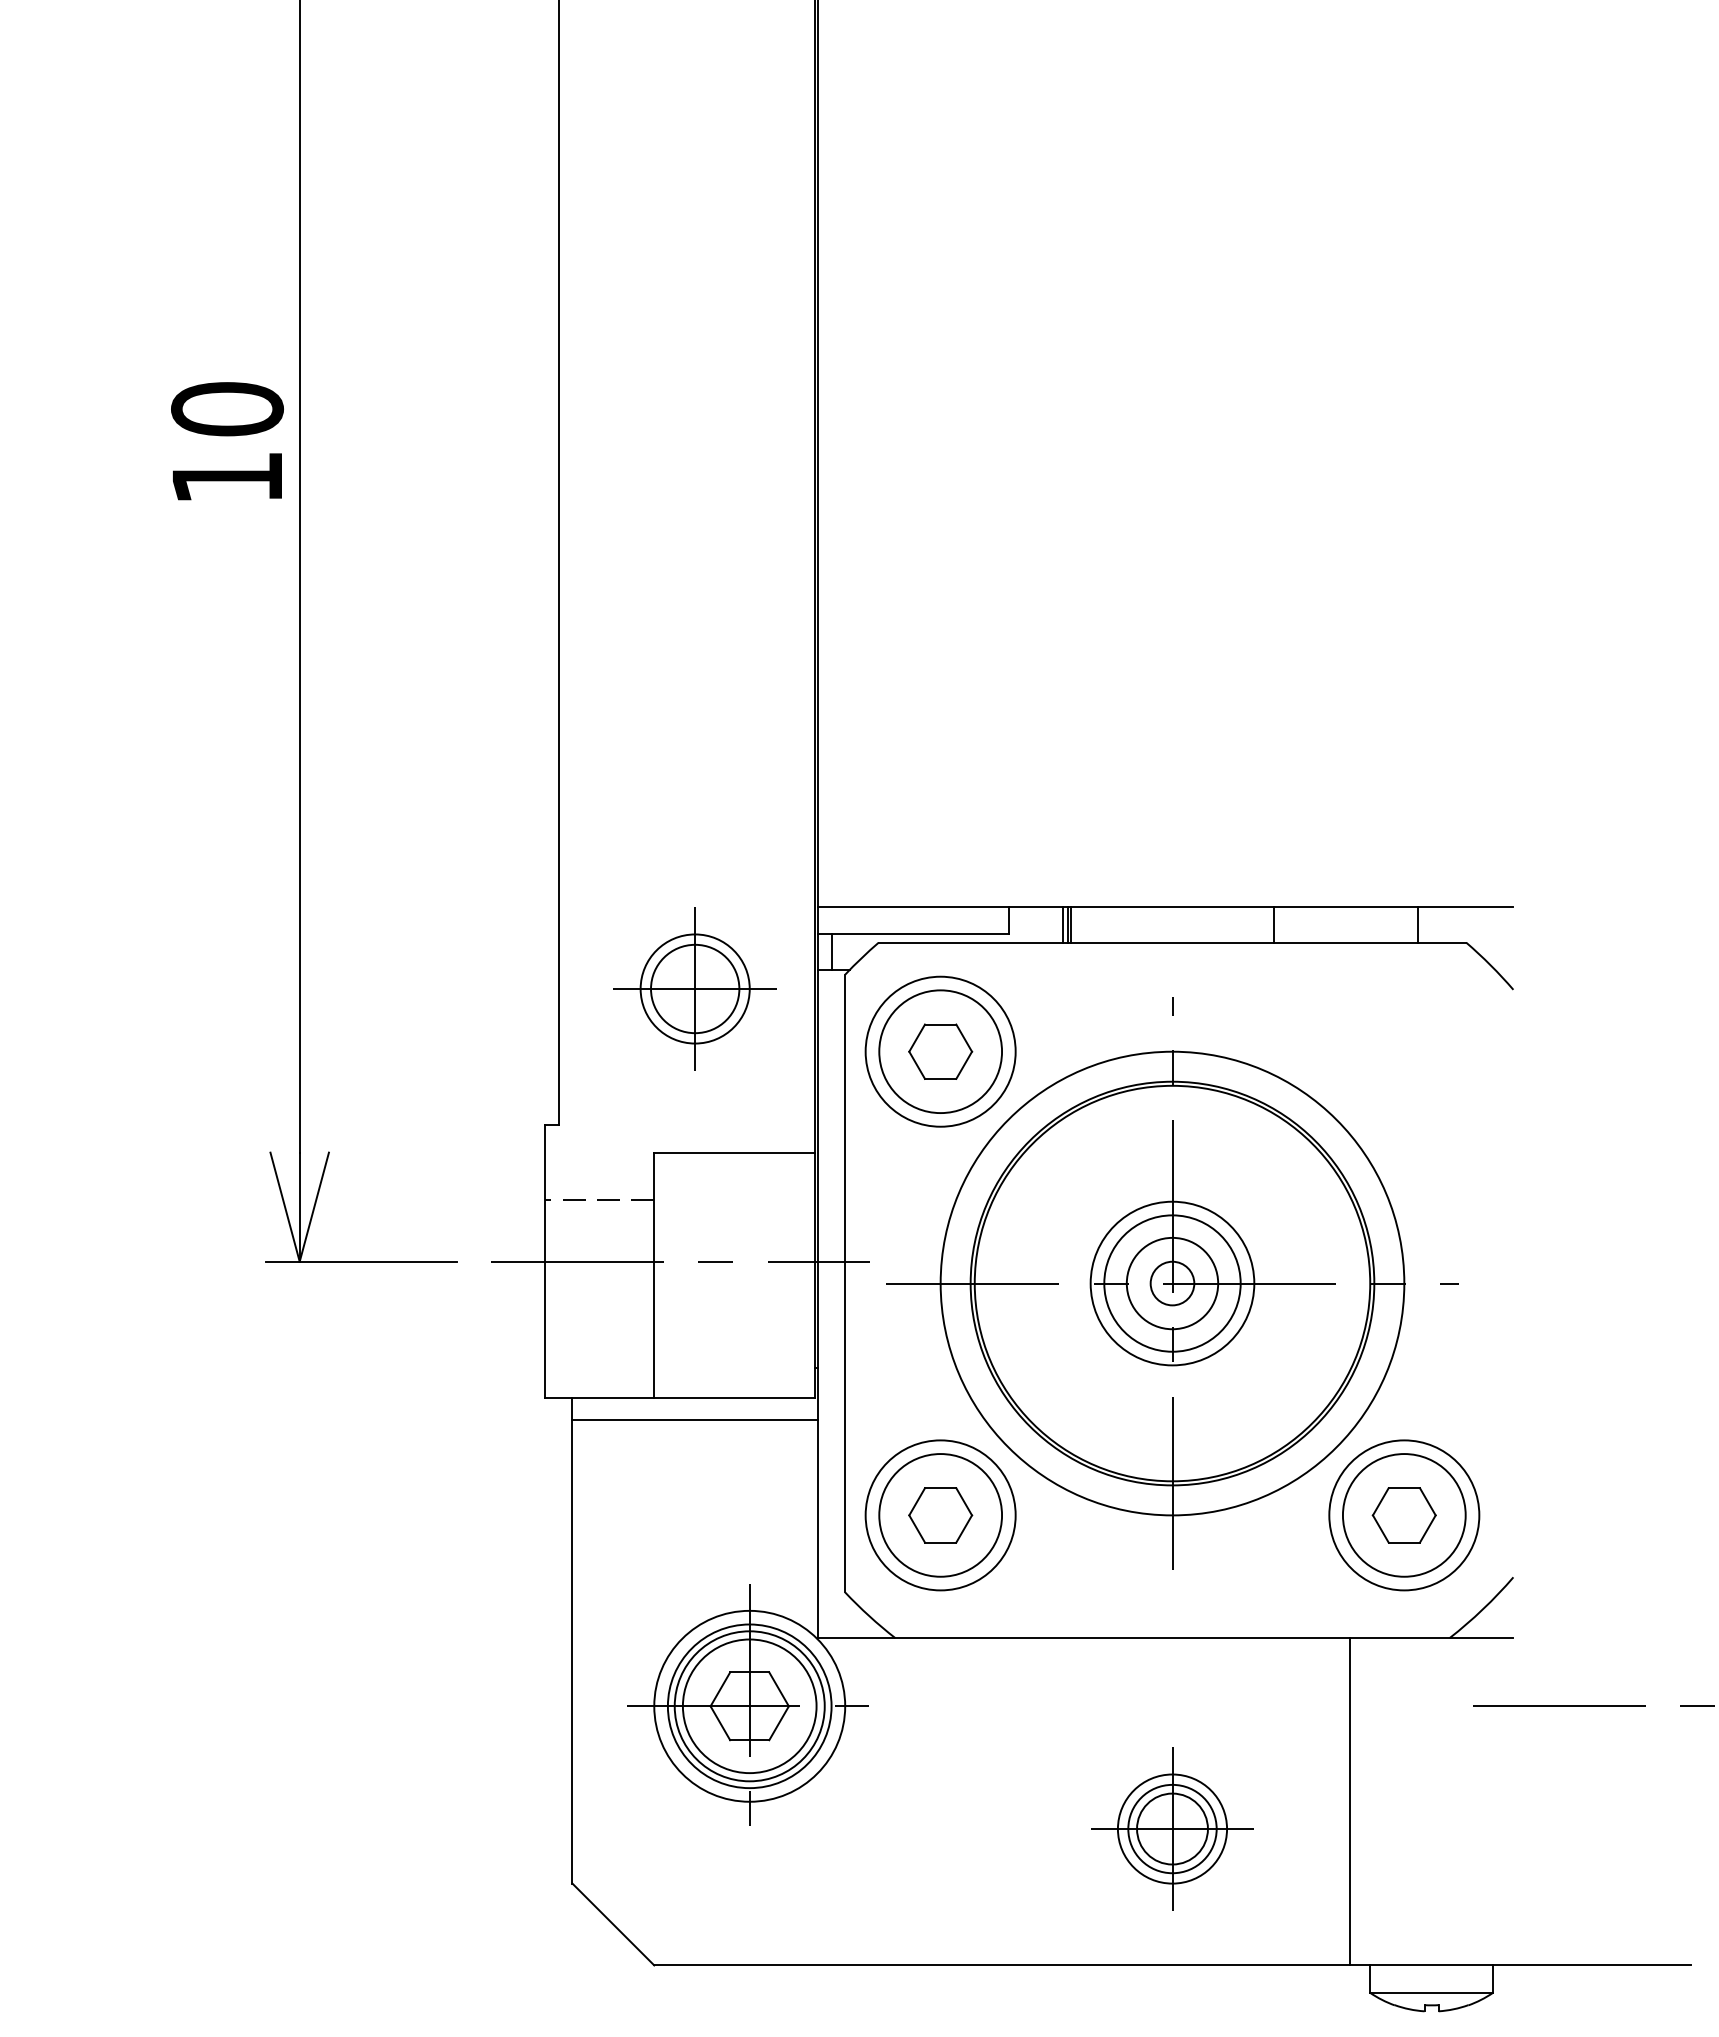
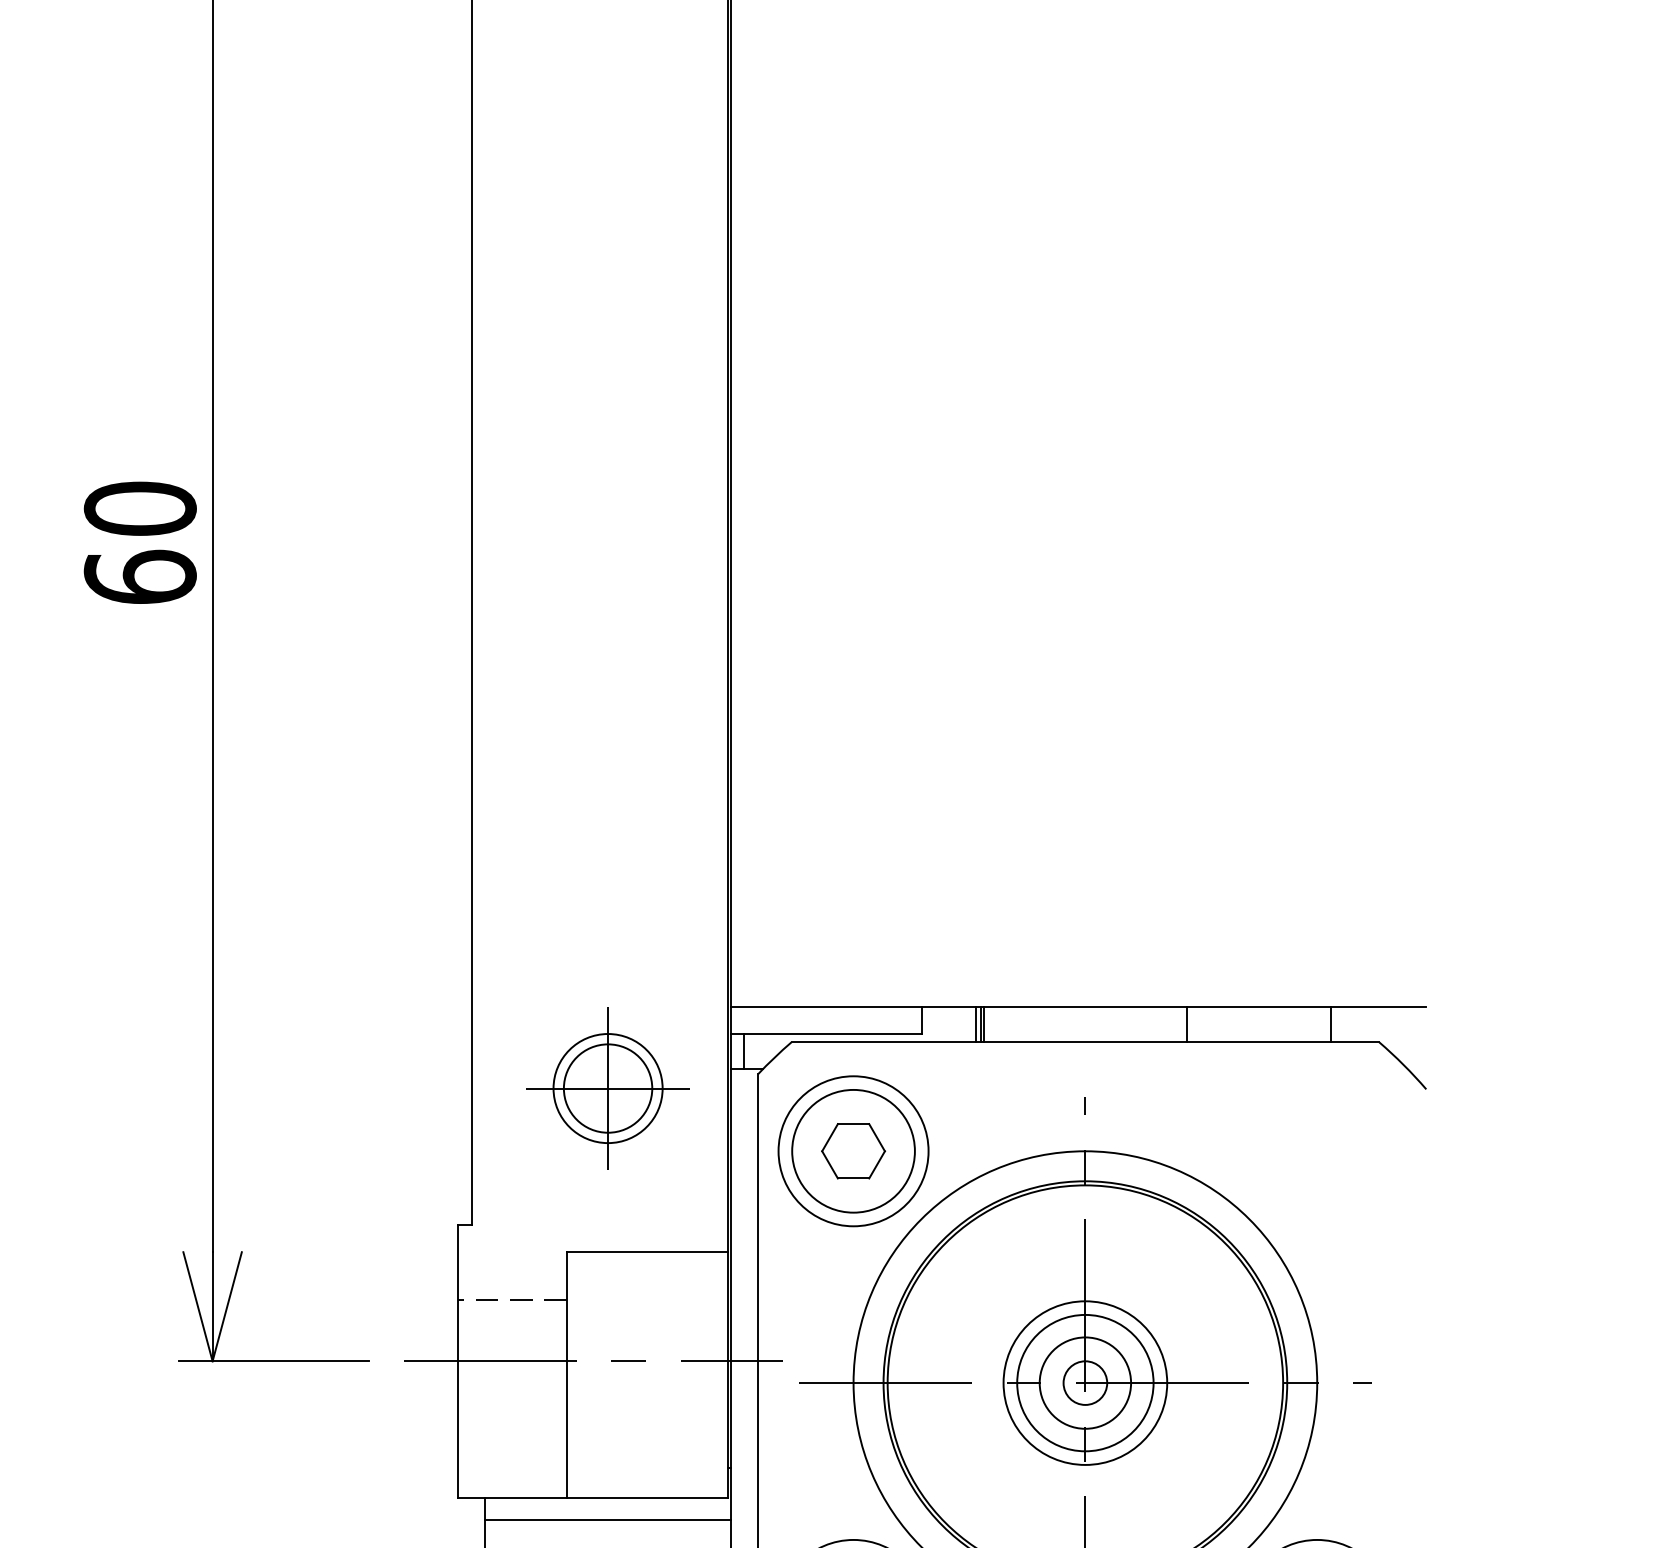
text: (227, 477) -> (140, 577), 10 -> 60

